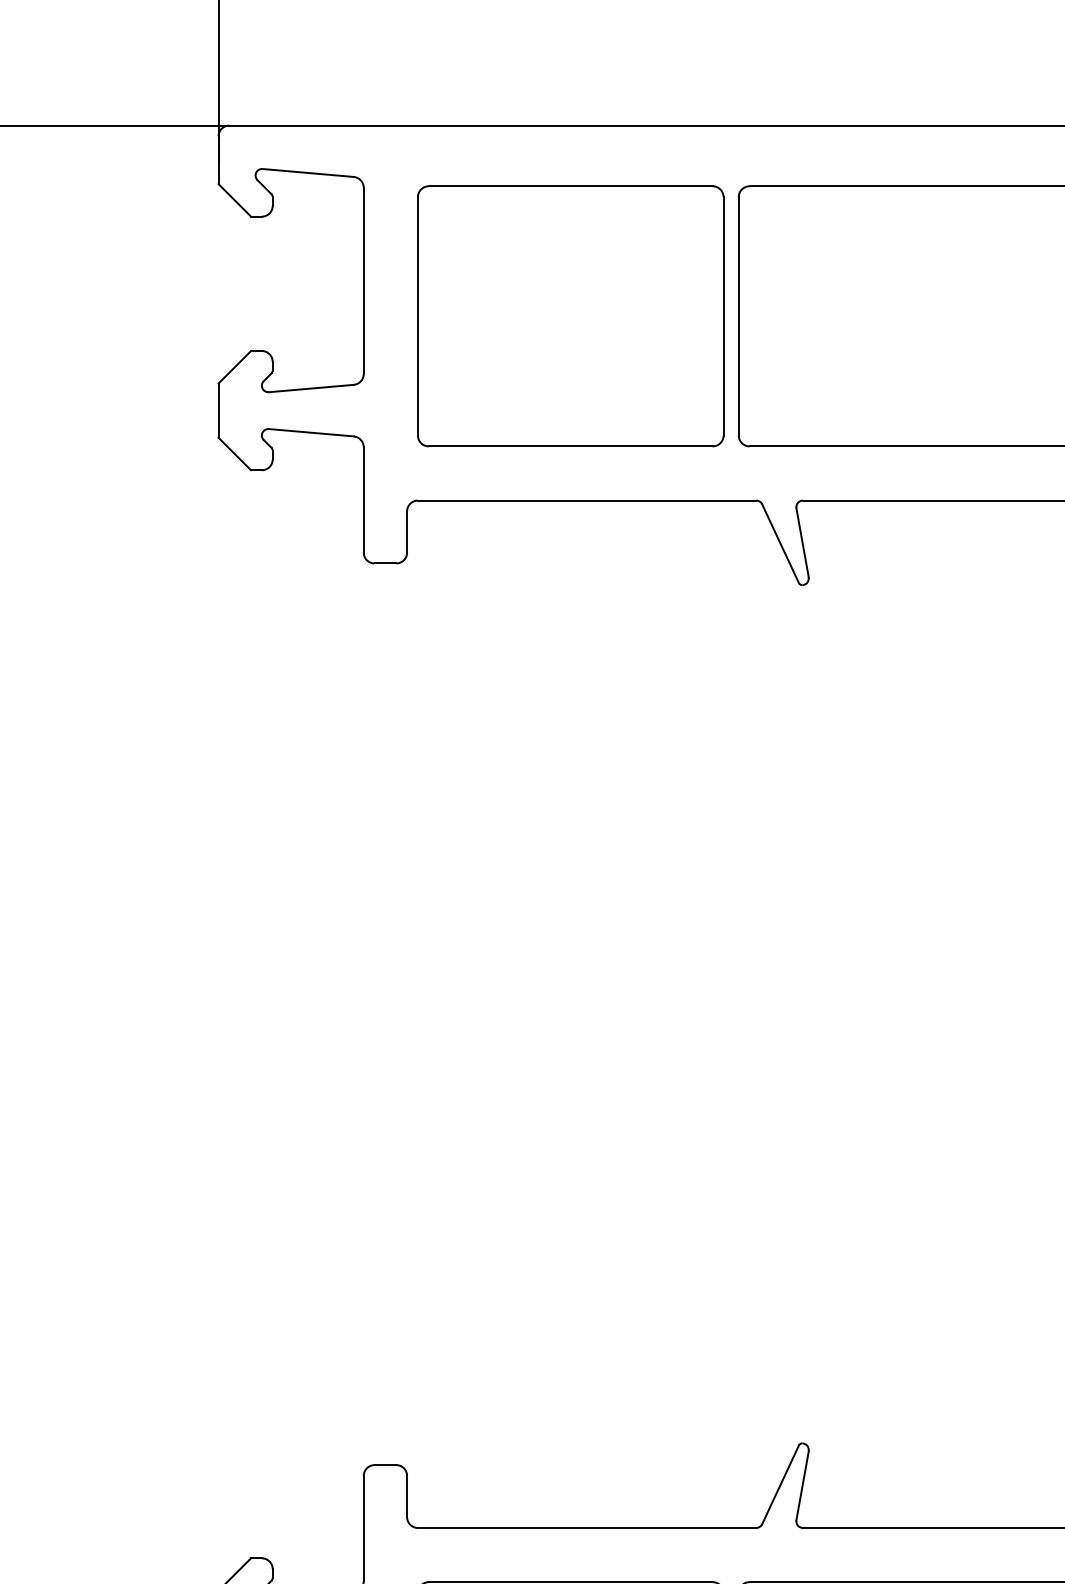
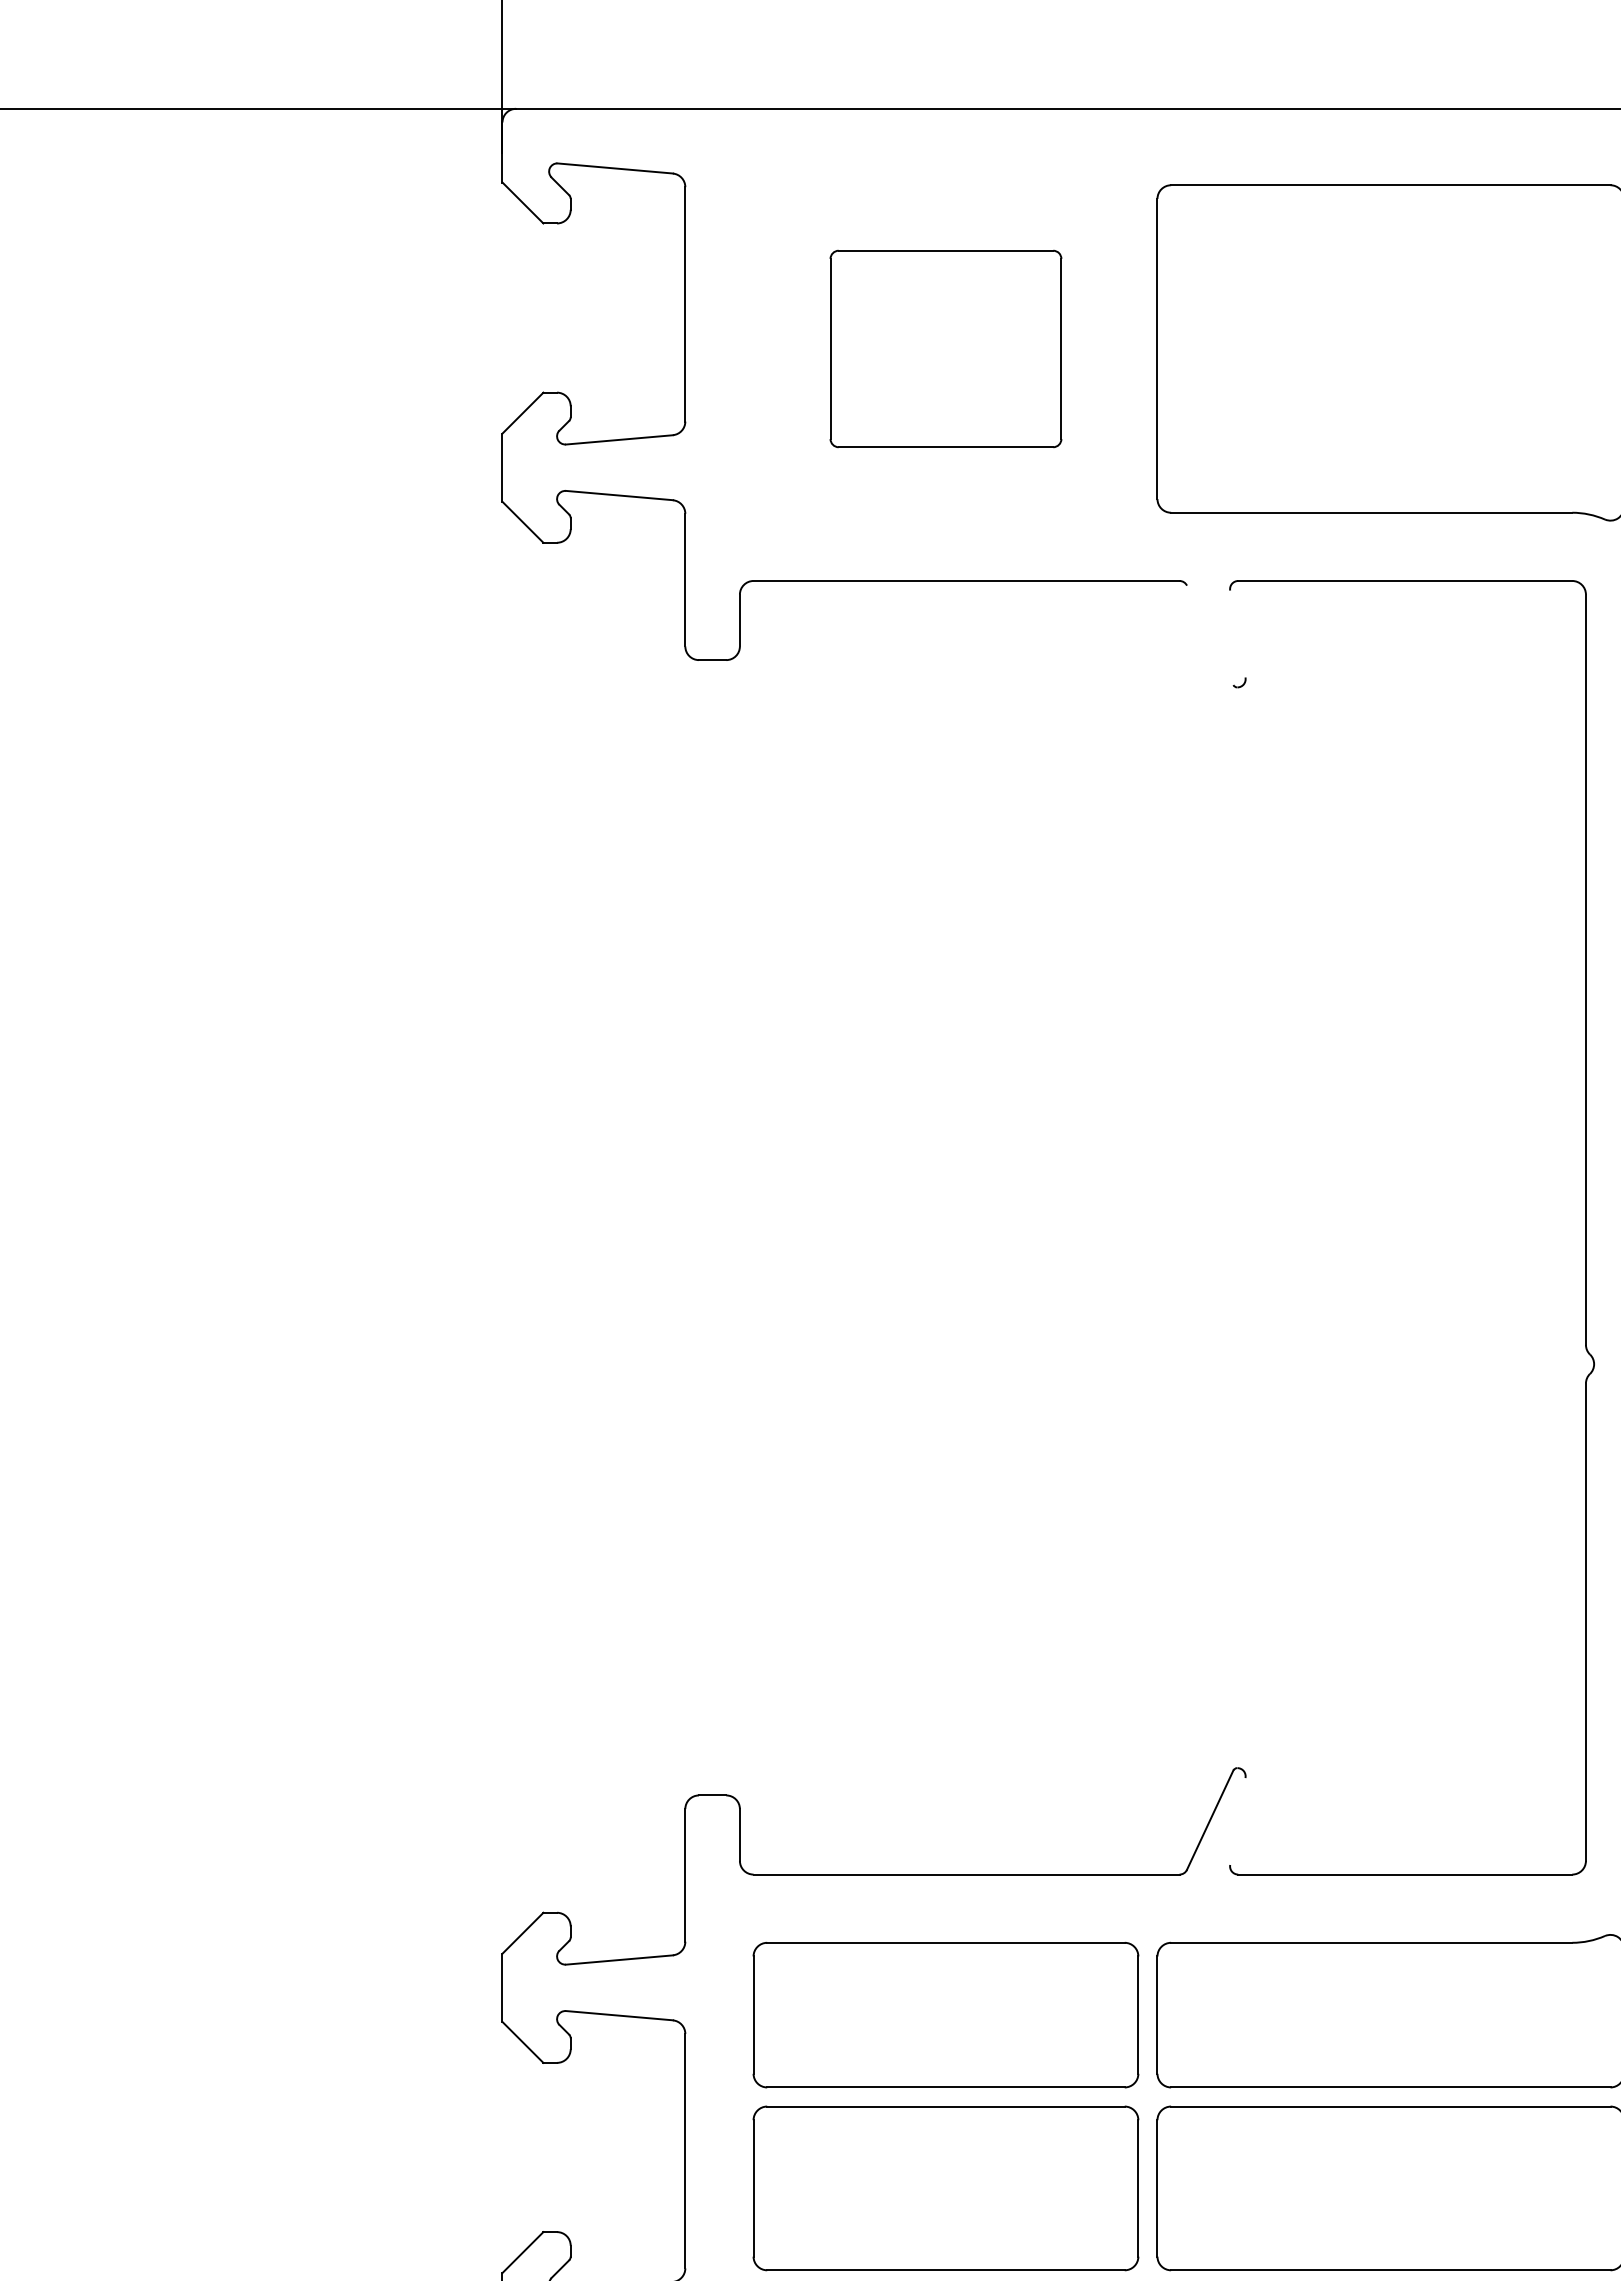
part: (570, 315) -> (945, 348), size x0.6
line: (802, 542) -> (1237, 633), removed
line: (780, 543) -> (1209, 634), removed
line: (802, 1485) -> (1237, 1821), removed

